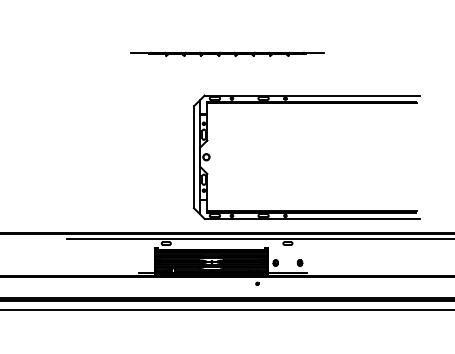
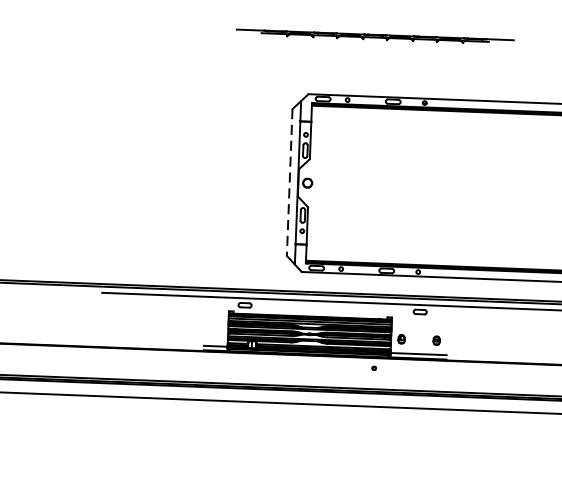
part: (227, 53) -> (375, 36), moved
line: (193, 157) -> (288, 182), solid -> dashed

